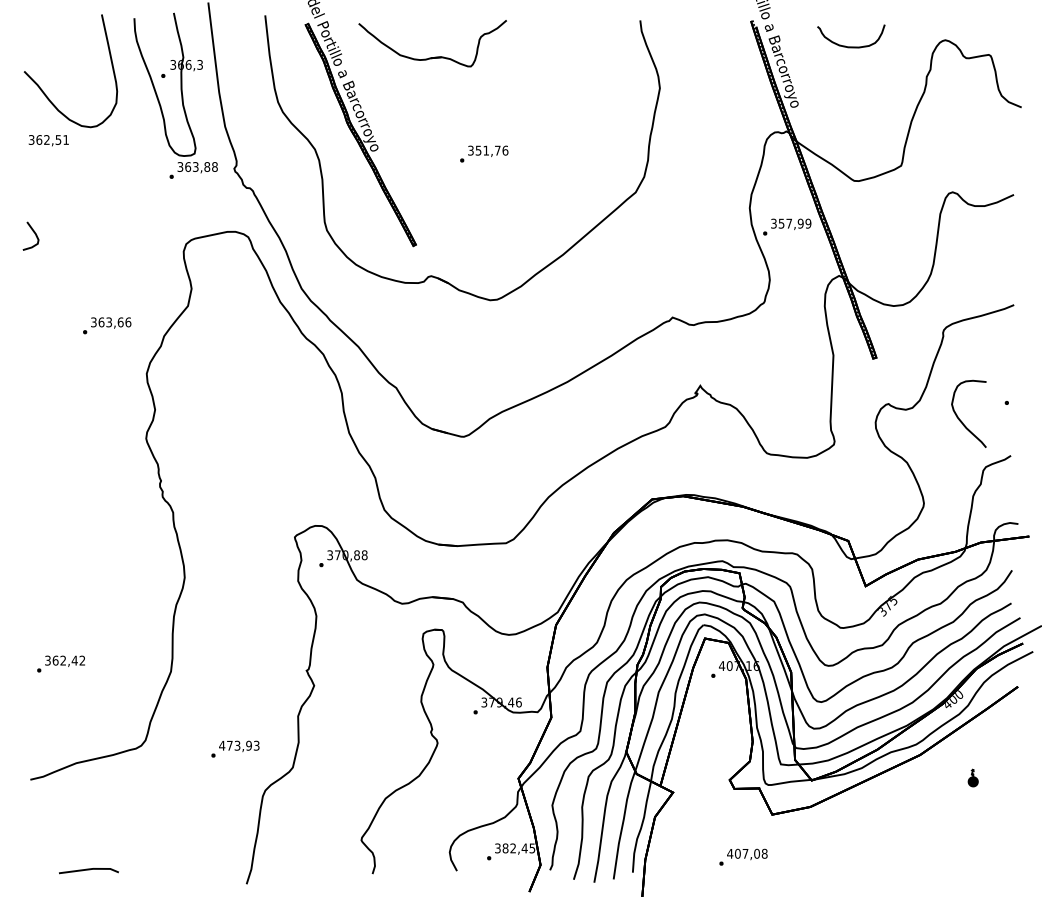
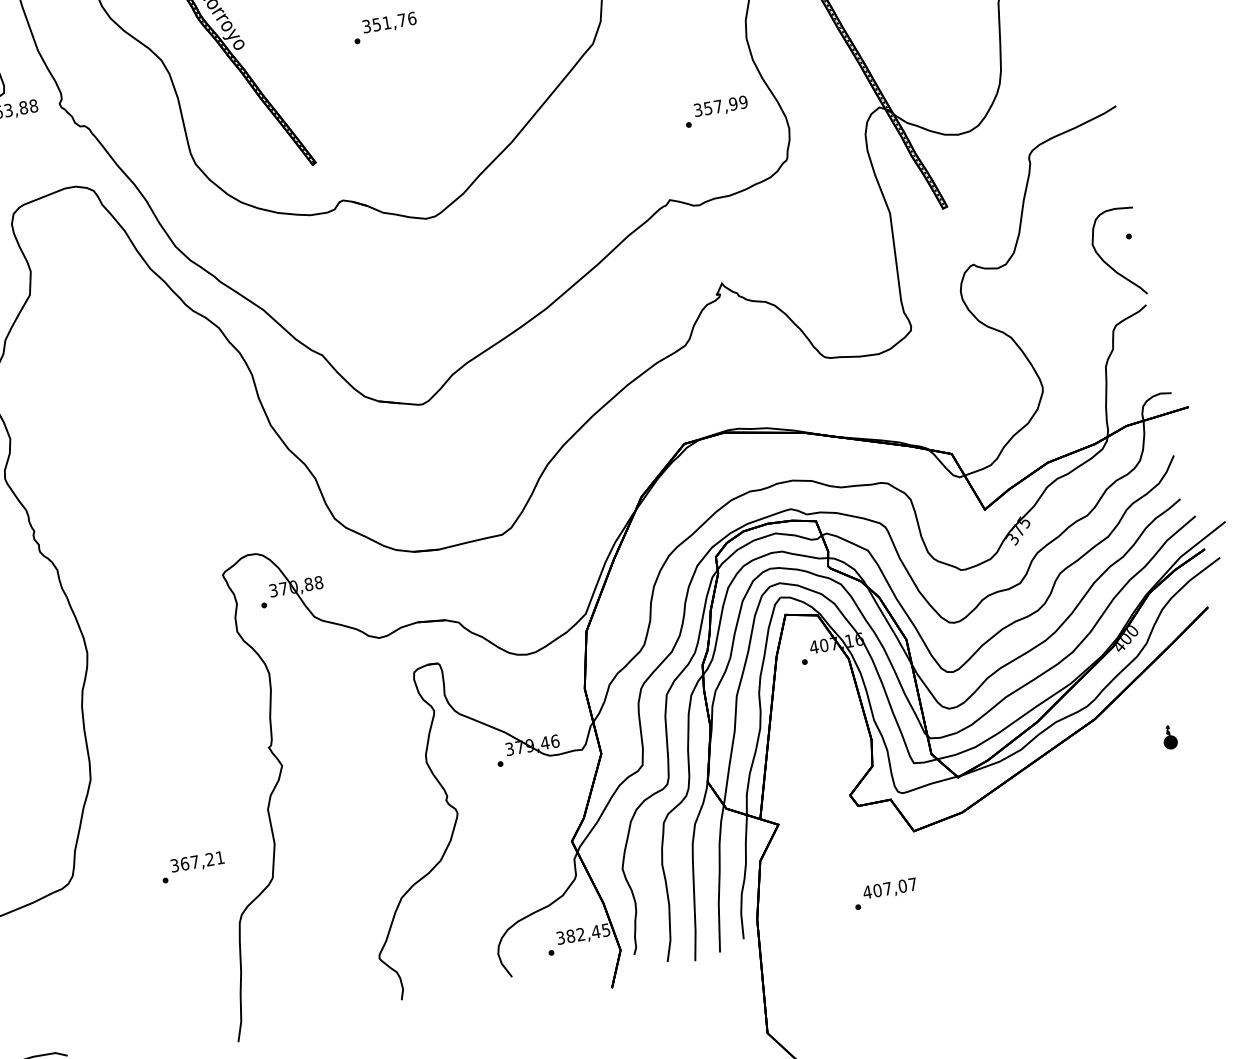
text: (787, 226) -> (716, 110), moved
curve: (961, 420) -> (1108, 263), moved
text: (239, 745) -> (197, 861), 473,93 -> 367,21
text: (764, 853) -> (912, 884), 407,08 -> 407,07

